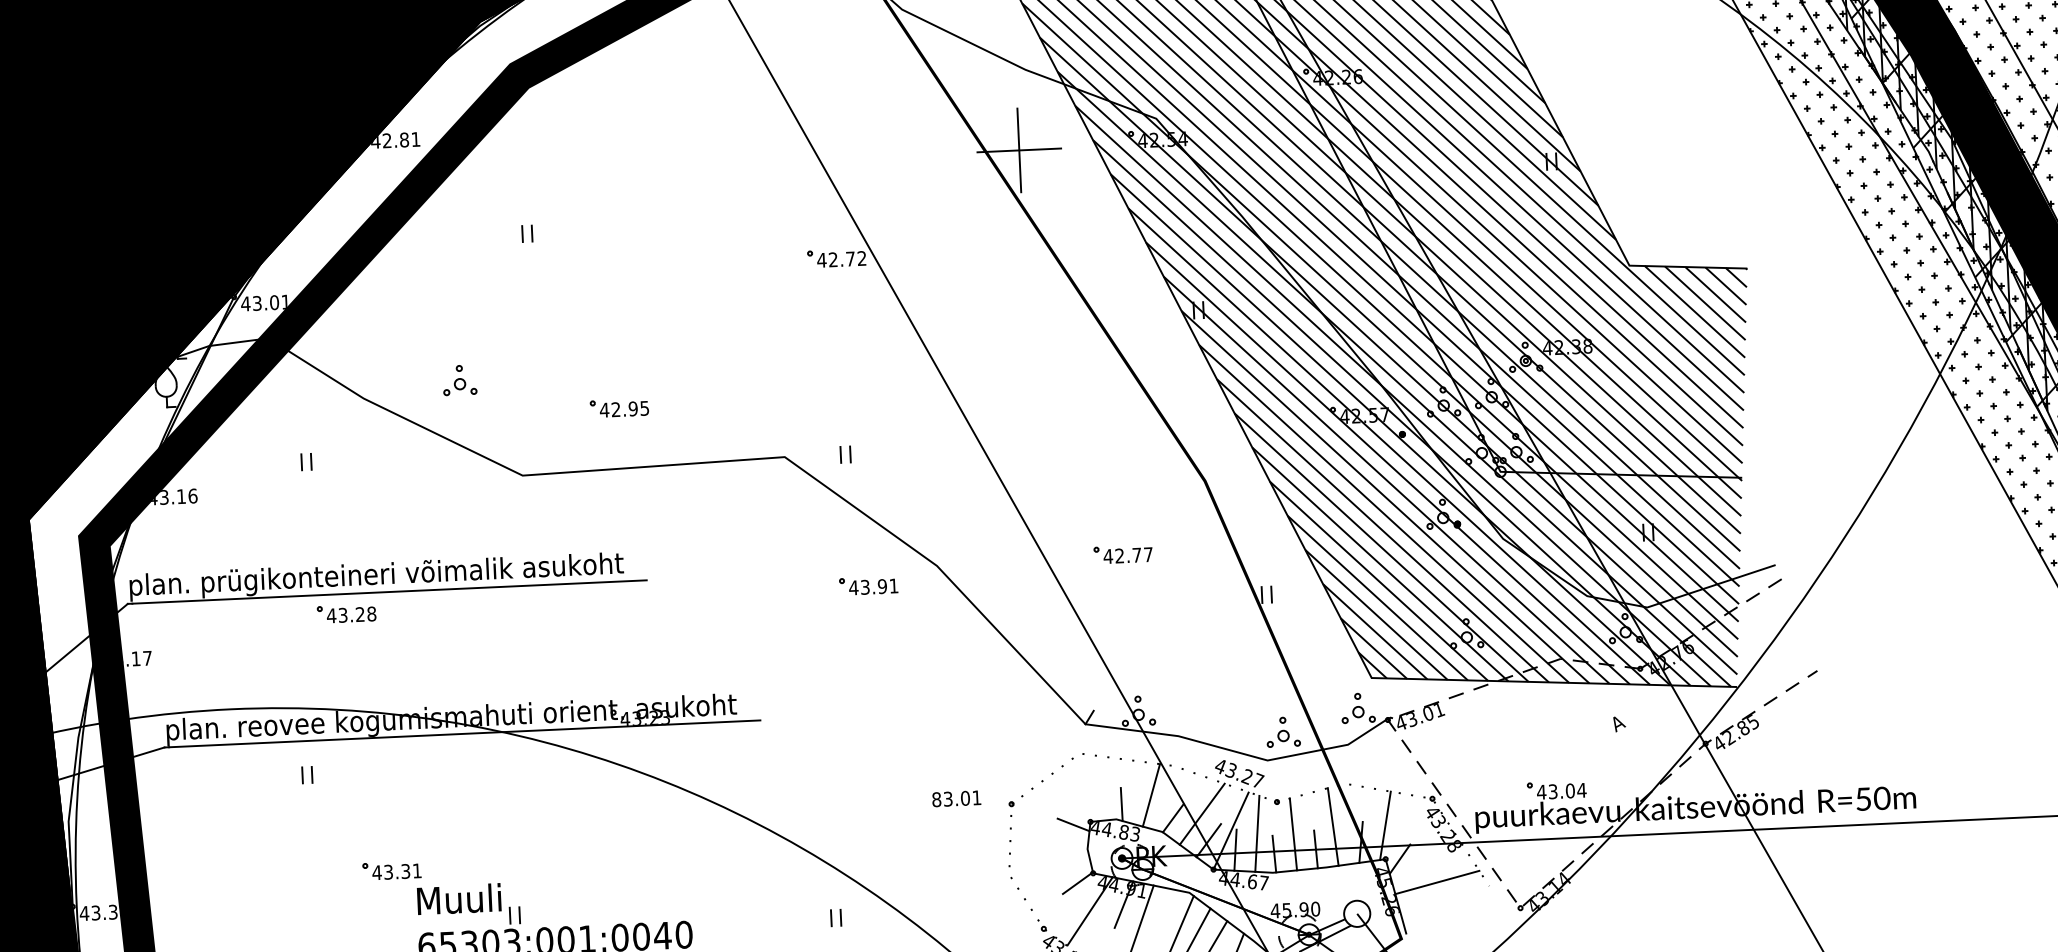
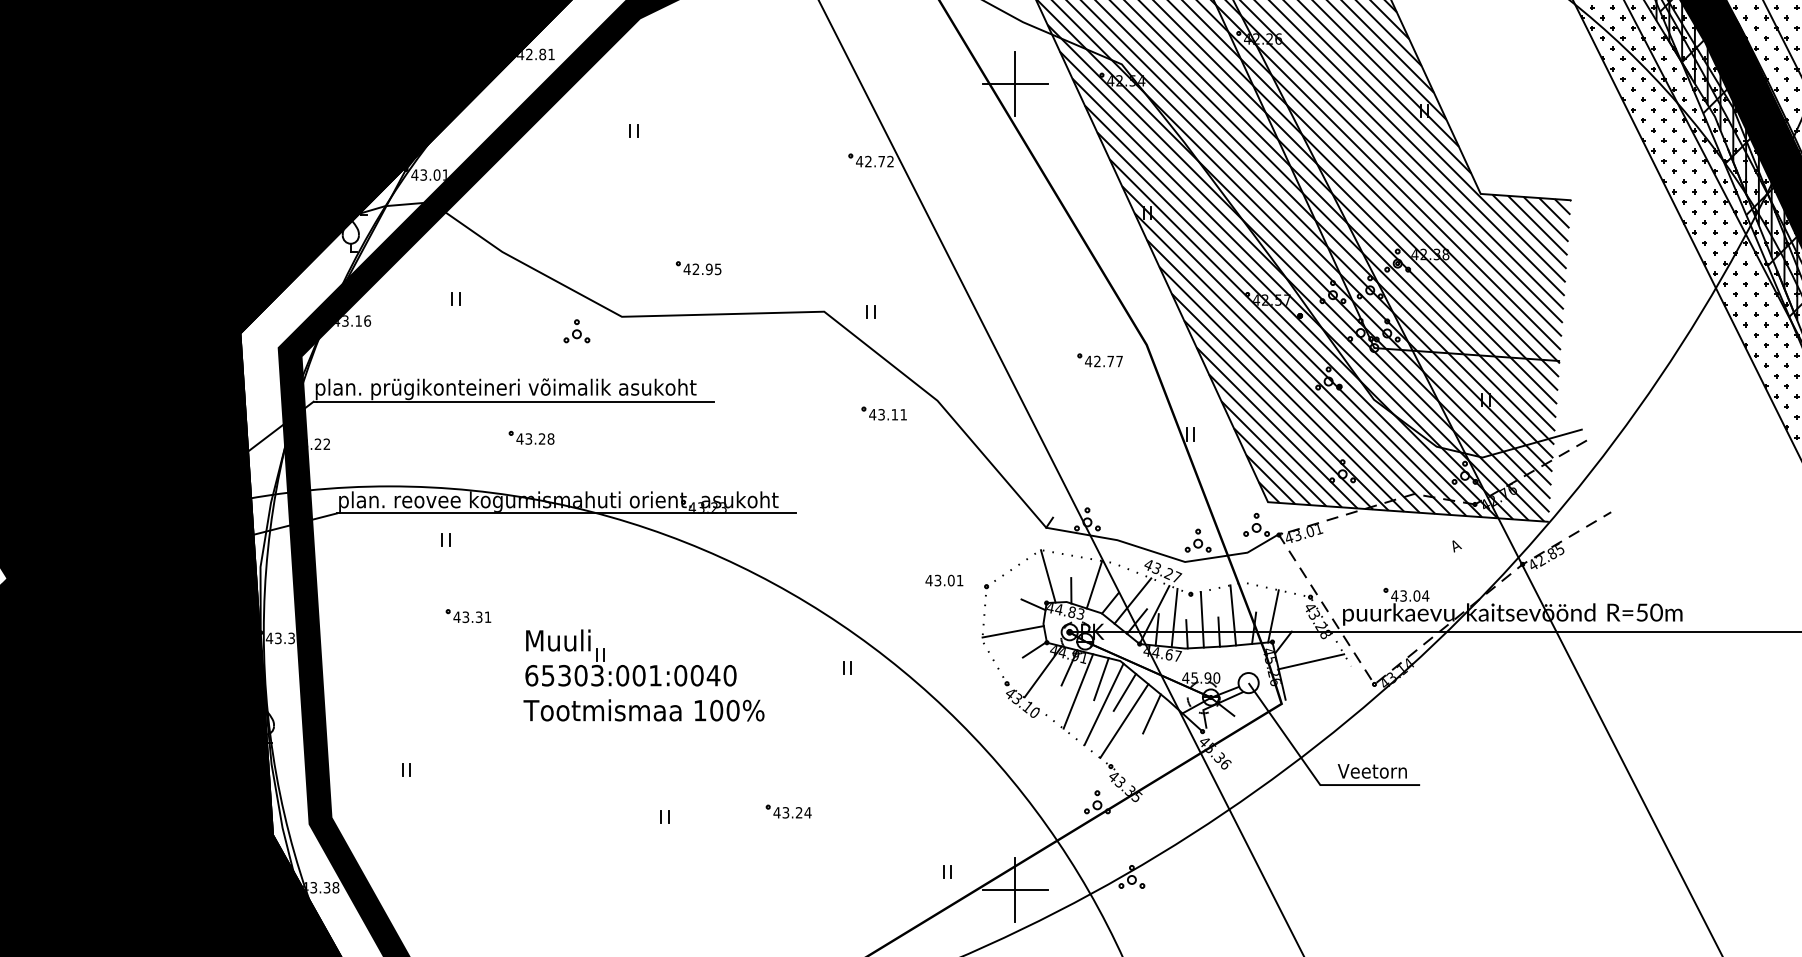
part: (459, 380) -> (576, 331), moved
part: (1122, 554) -> (1099, 360), moved
text: (882, 586) -> (894, 414), 43.91 -> 43.11
part: (346, 613) -> (531, 437), moved
text: (141, 657) -> (322, 443), 55.17 -> 43.22
line: (1091, 787) -> (1048, 576), added
text: (935, 799) -> (928, 580), 83.01 -> 43.01
line: (1047, 860) -> (1012, 631), added
part: (391, 871) -> (468, 616), moved
line: (1166, 917) -> (1101, 679), added

